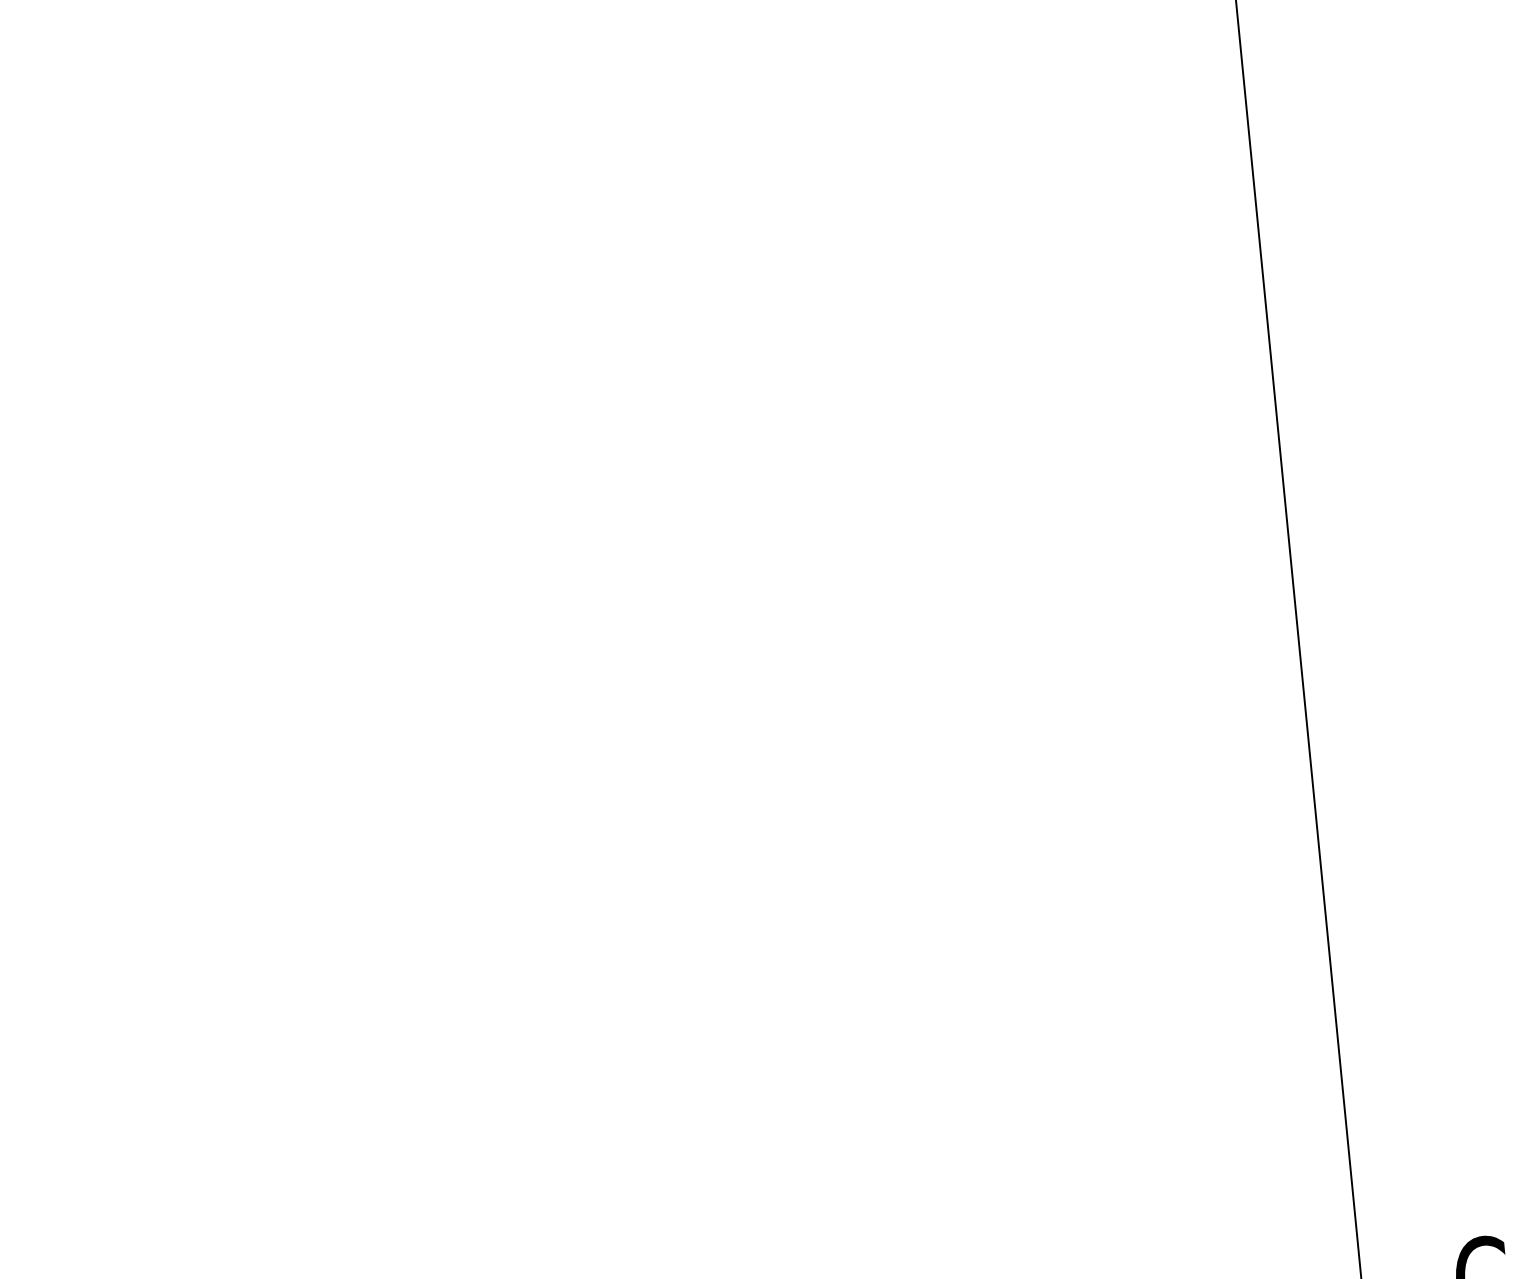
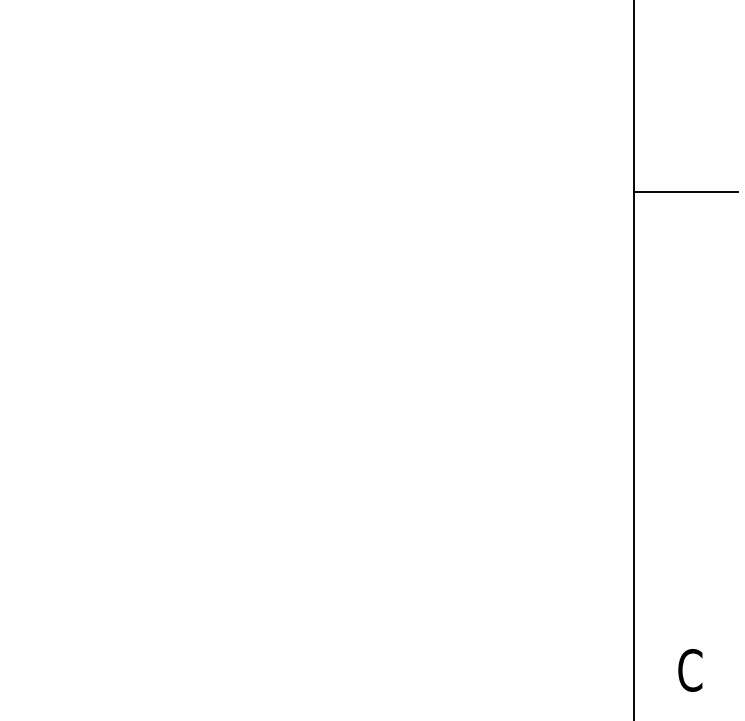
line: (1373, 263) -> (686, 191), added

